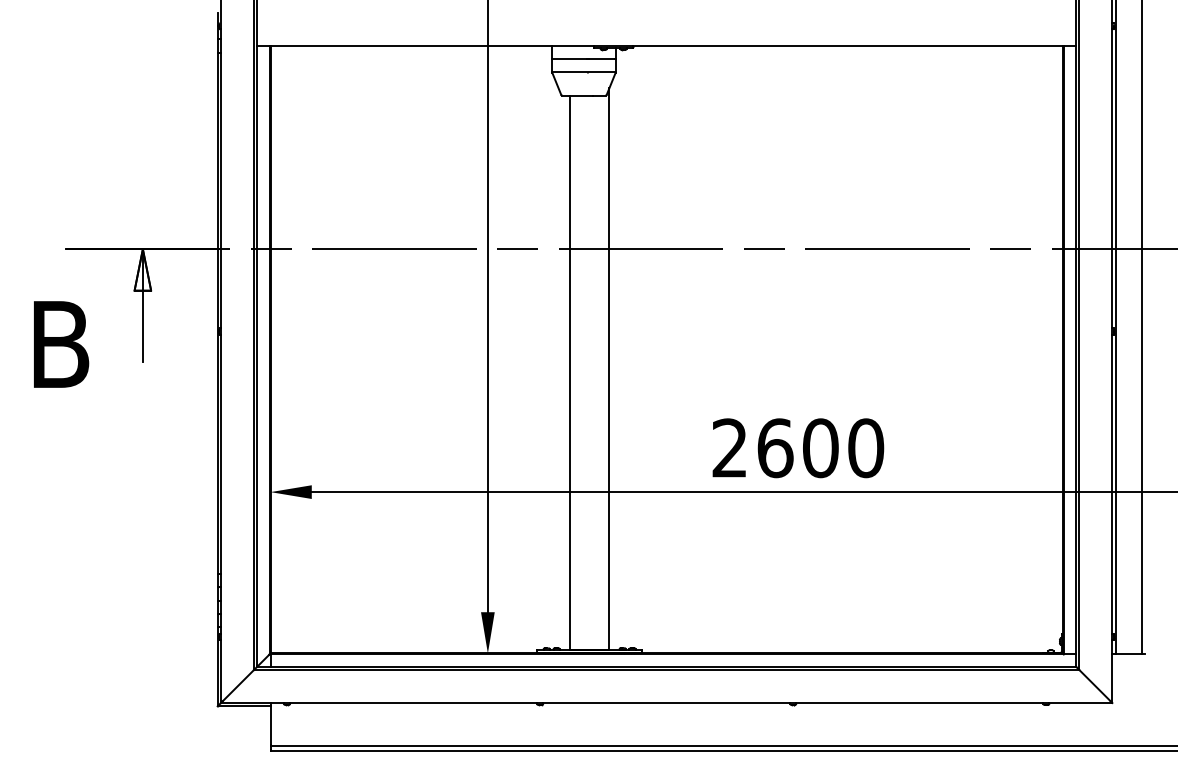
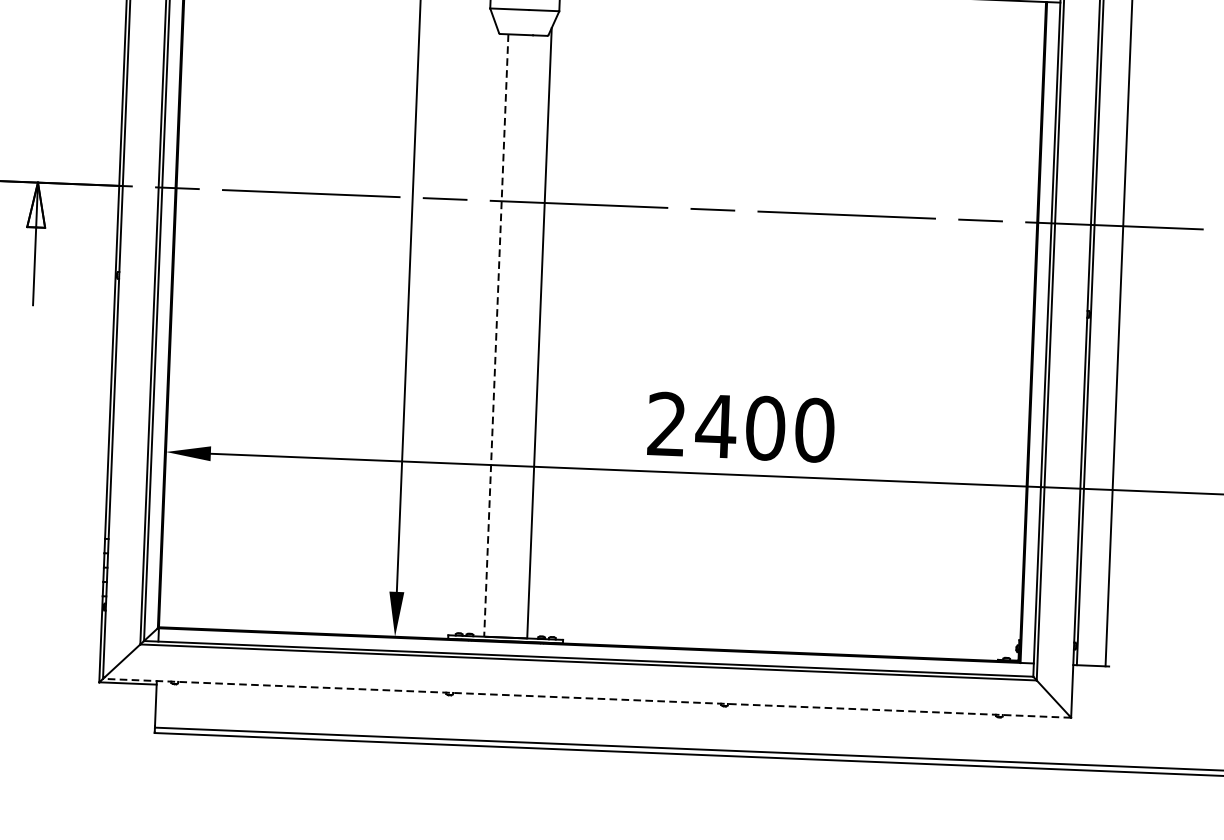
line: (569, 373) -> (495, 336), solid -> dashed
text: (775, 448) -> (716, 426), 2600 -> 2400
line: (666, 703) -> (586, 698), solid -> dashed

